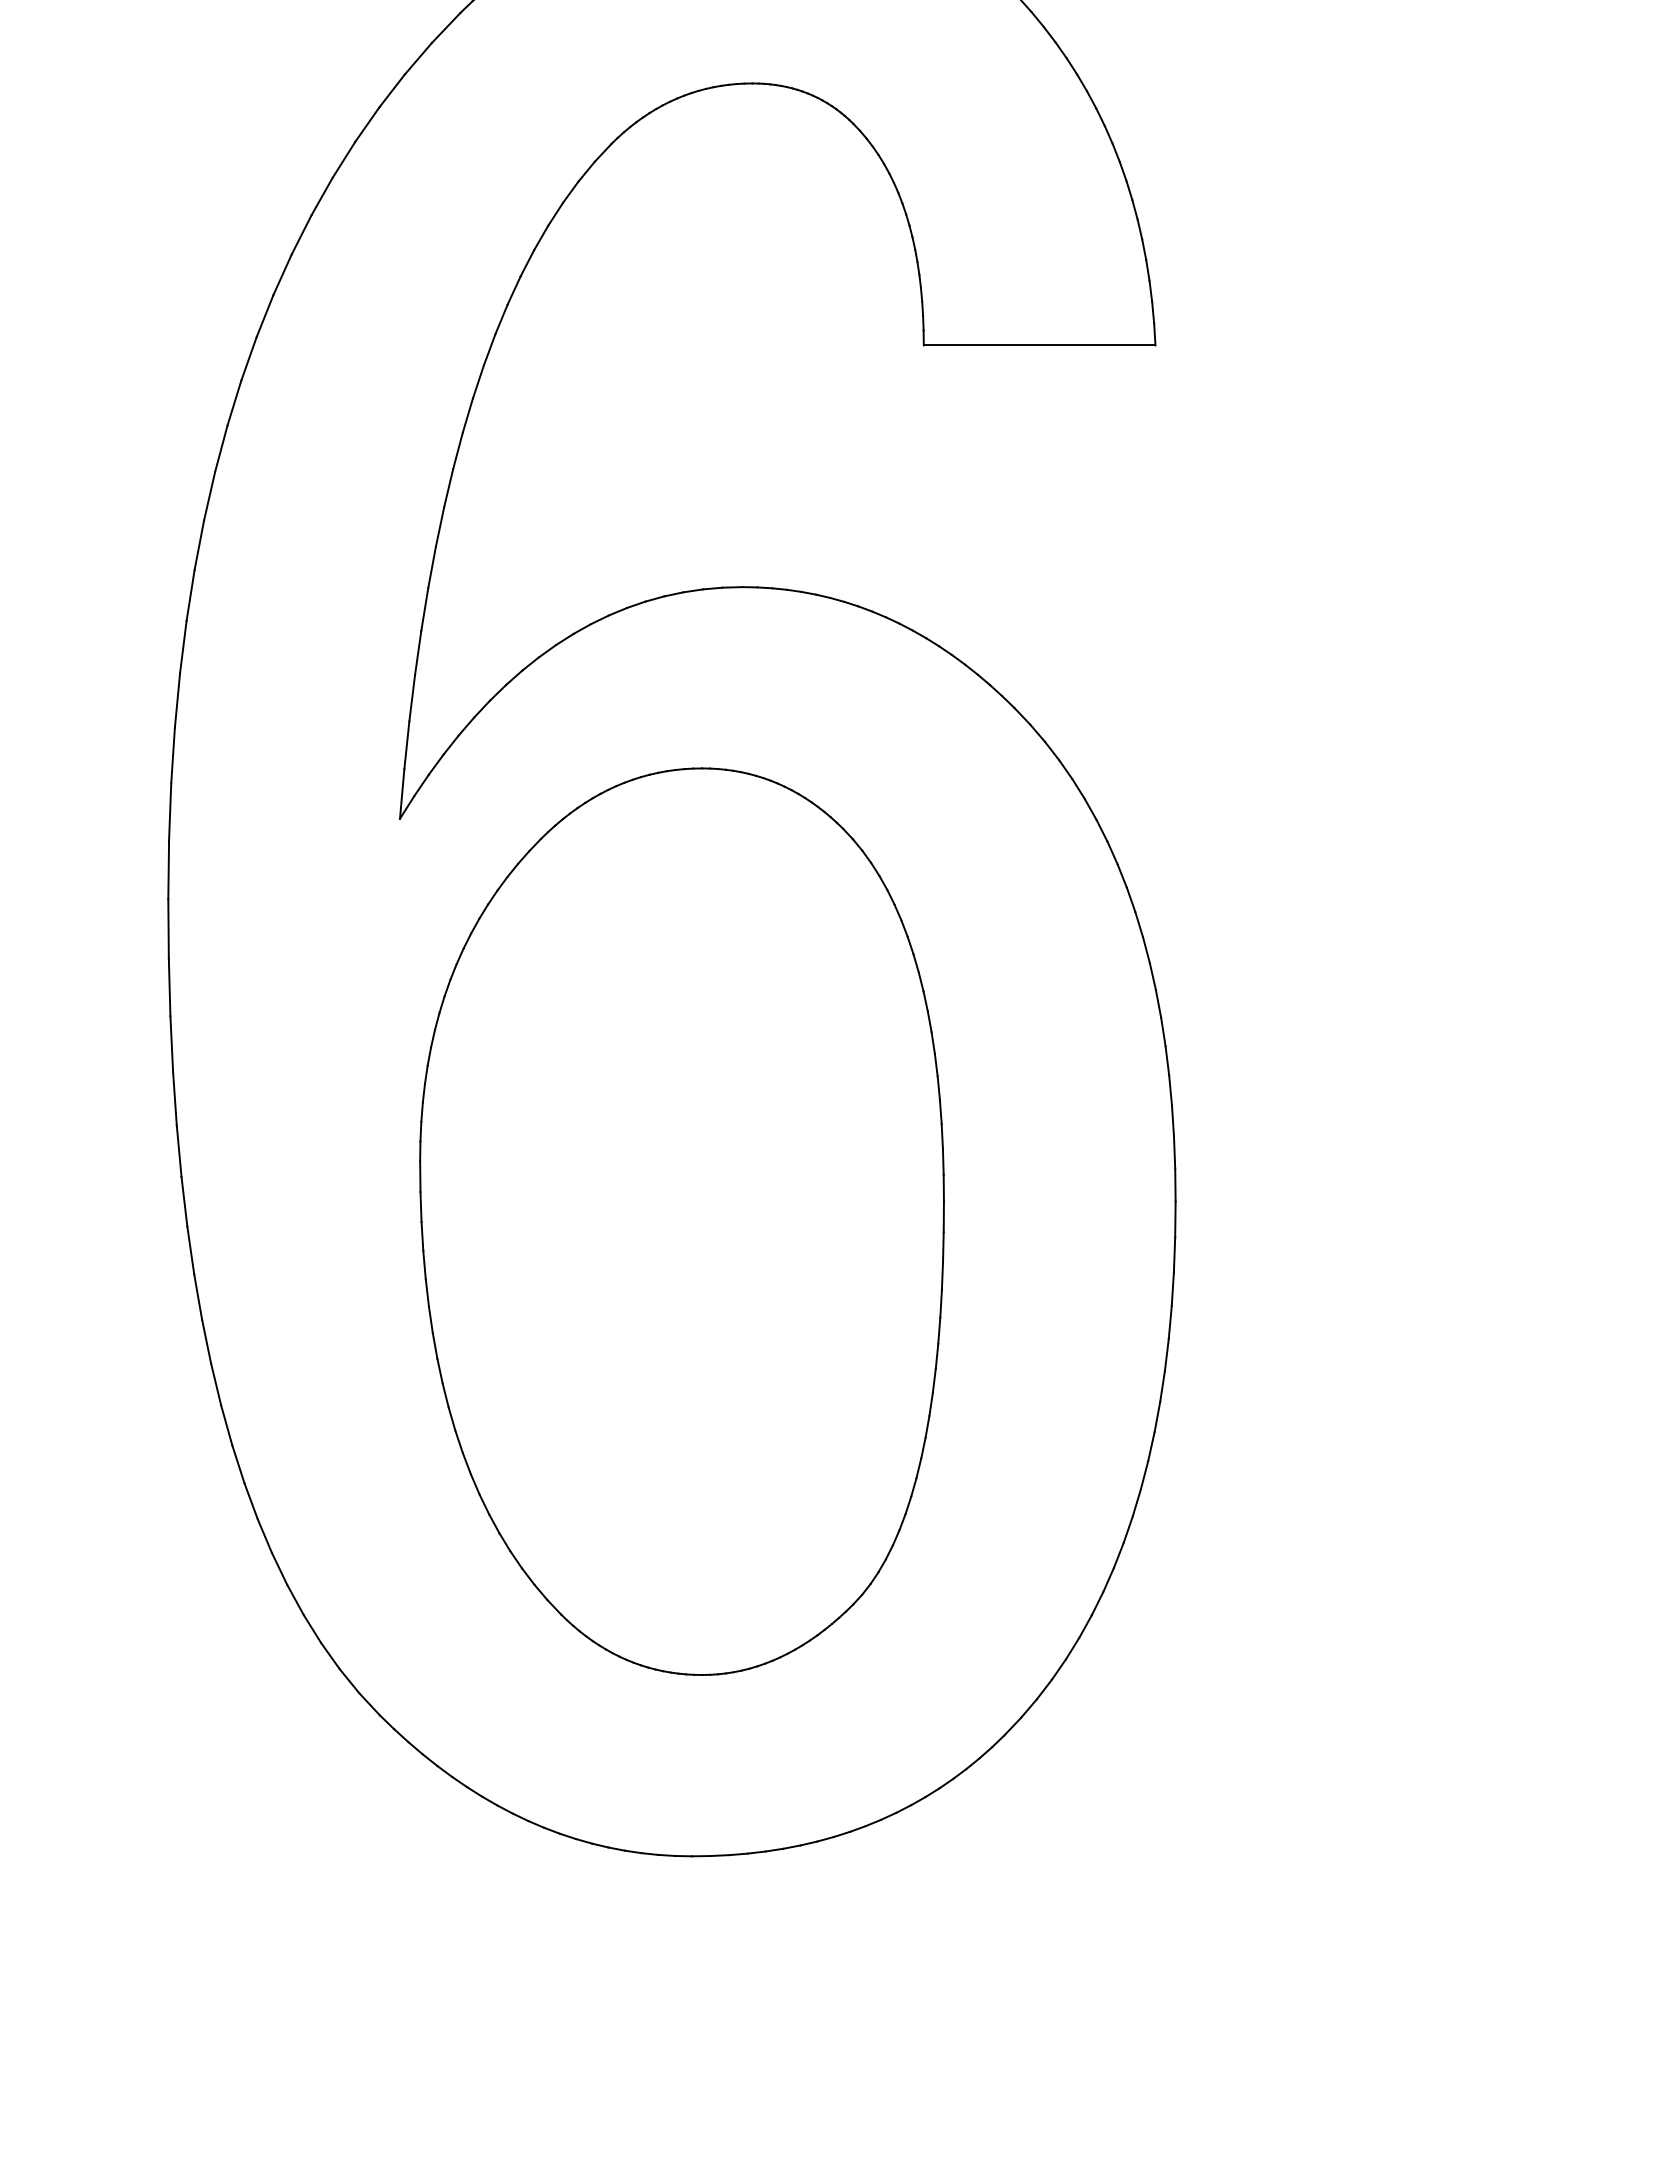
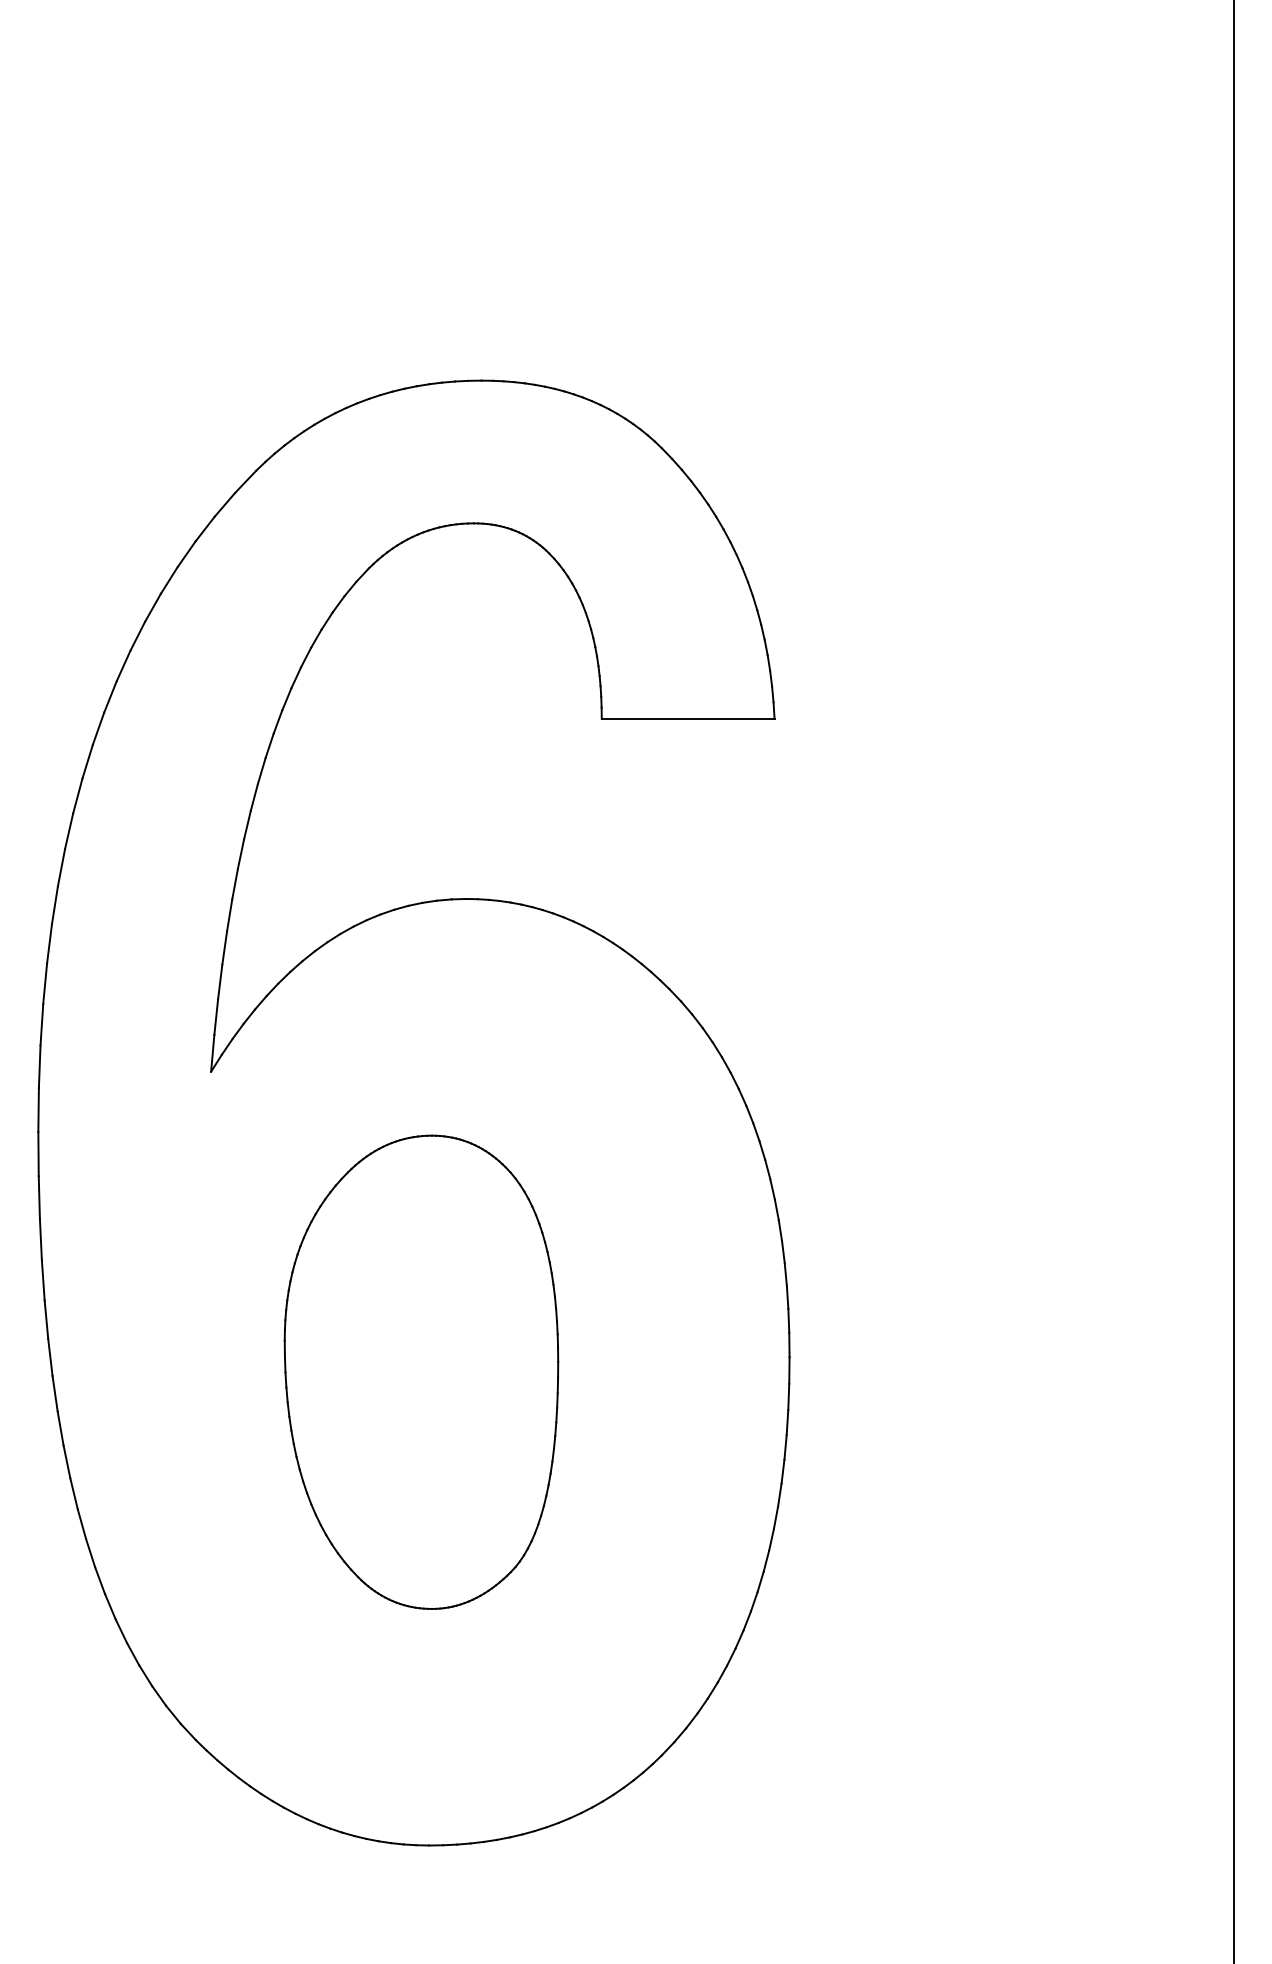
part: (682, 1222) -> (421, 1372), size x0.7

